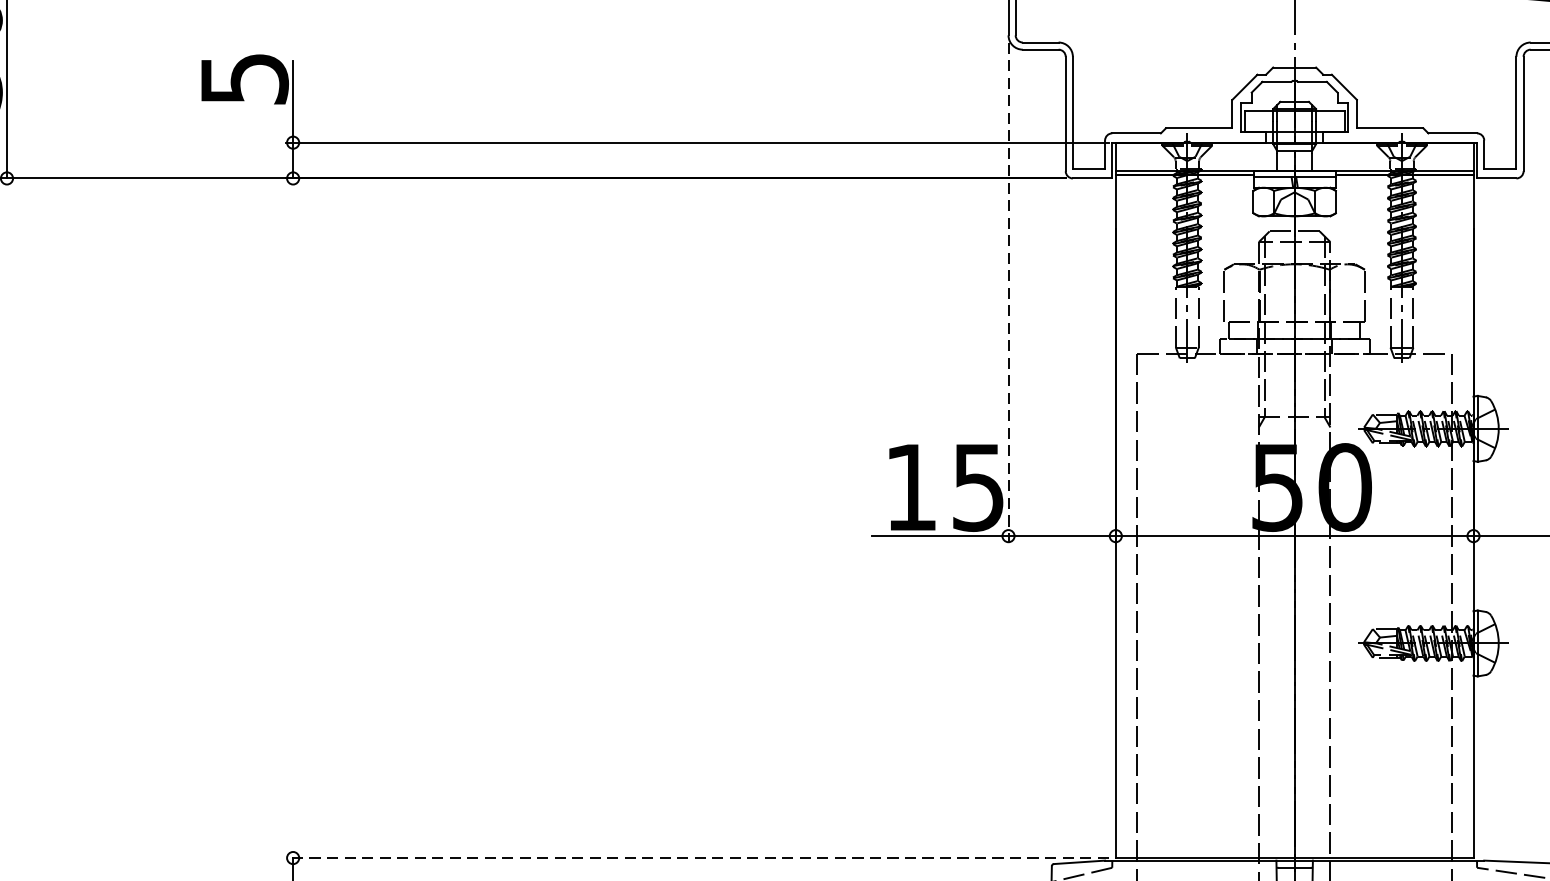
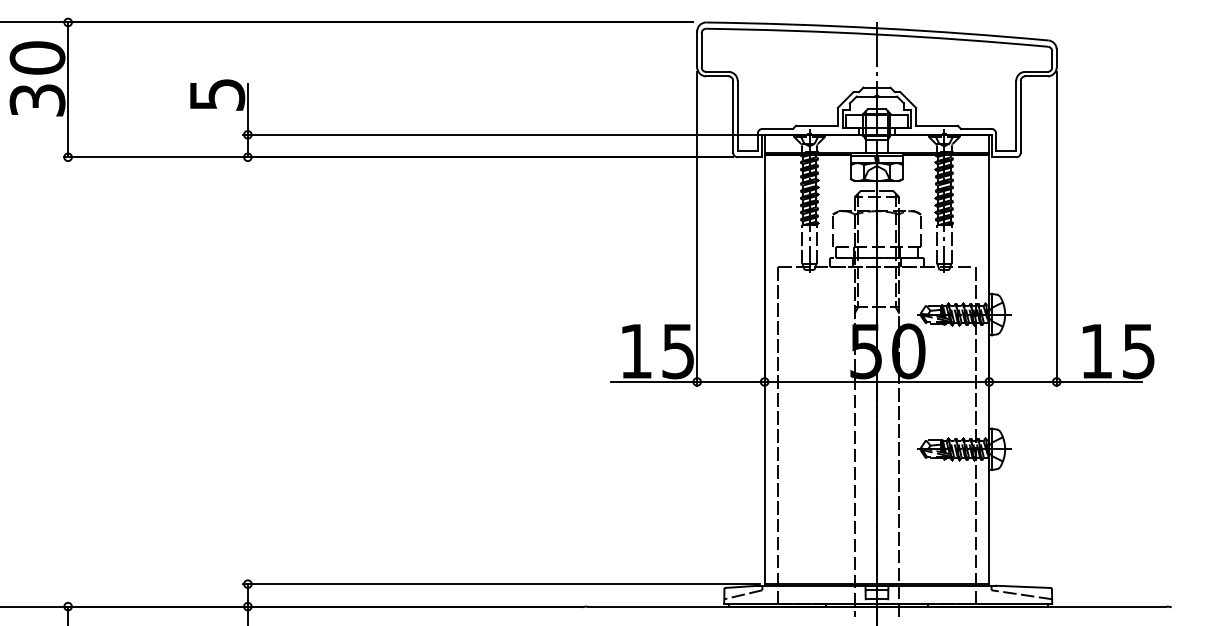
line: (1008, 293) -> (697, 229), dashed -> solid
line: (696, 858) -> (501, 584), dashed -> solid

